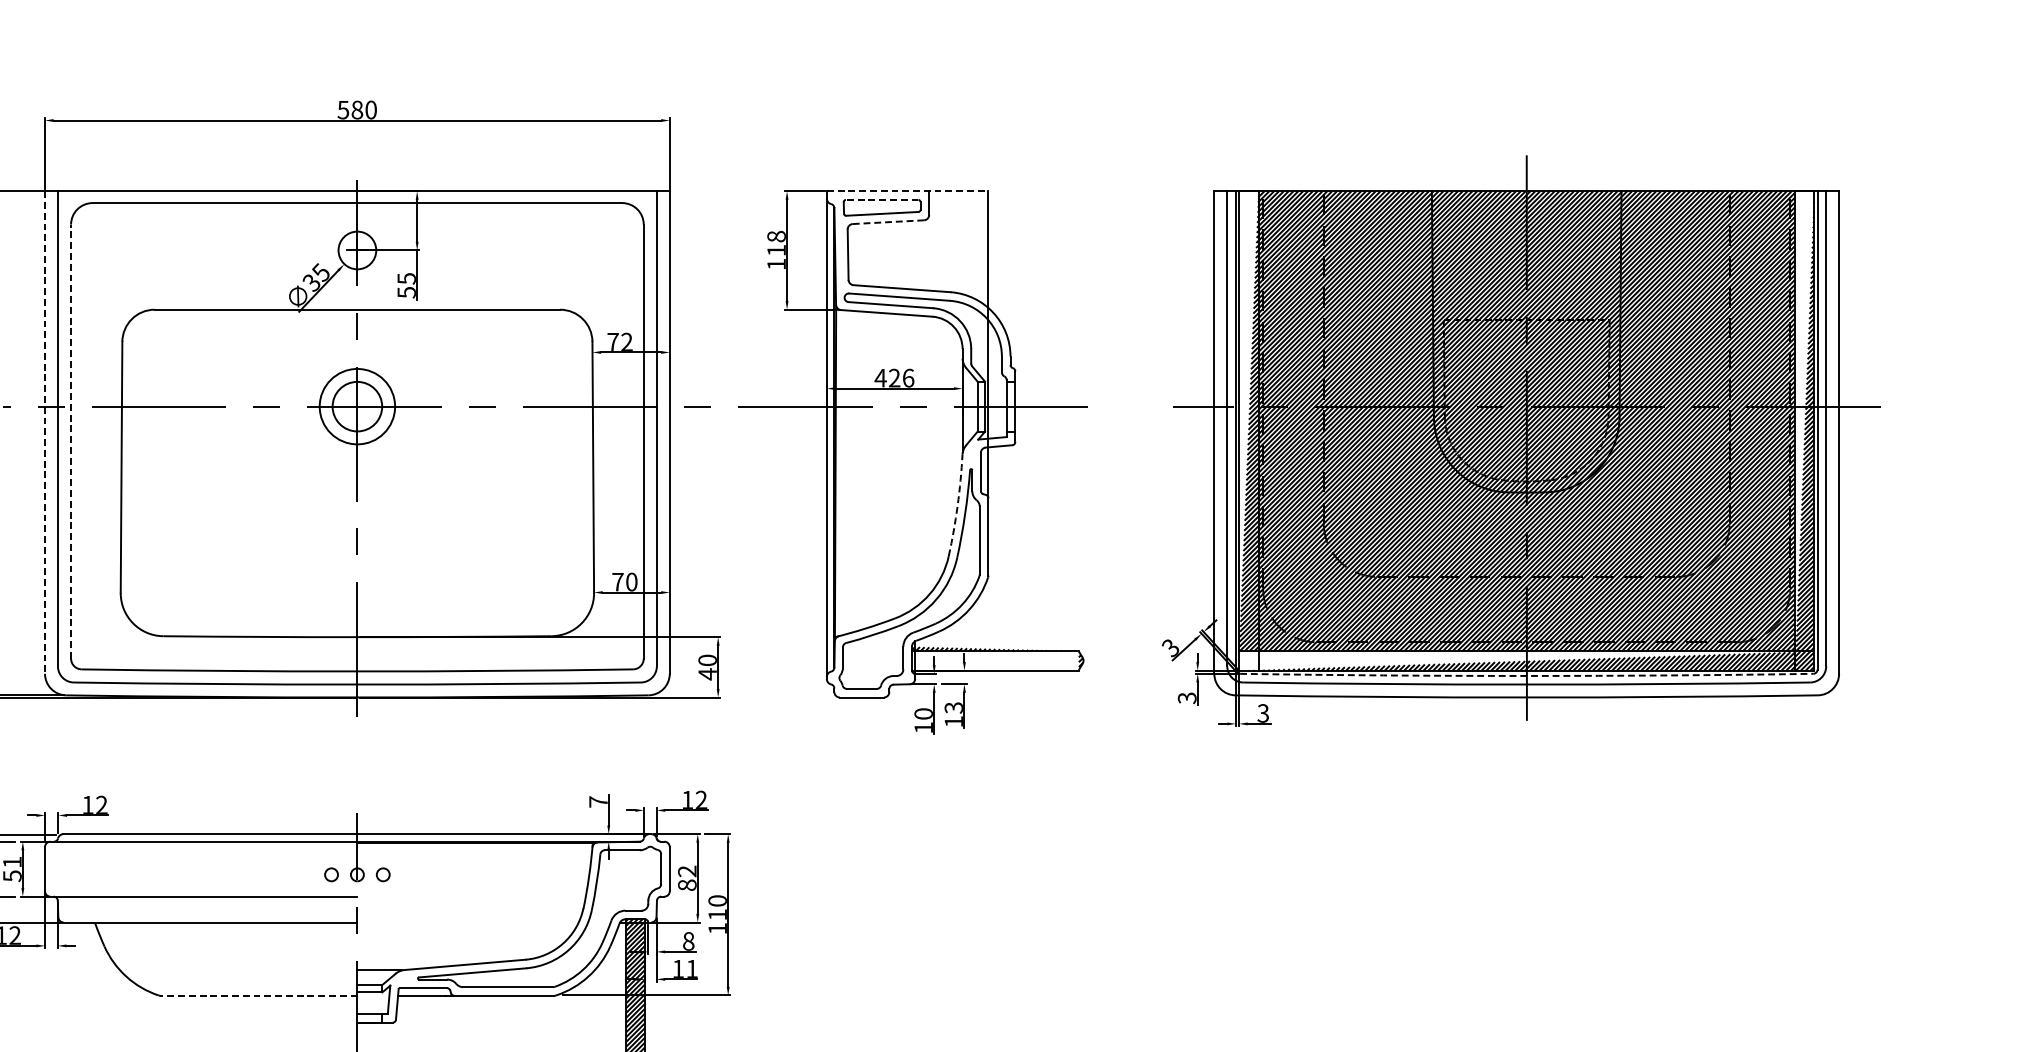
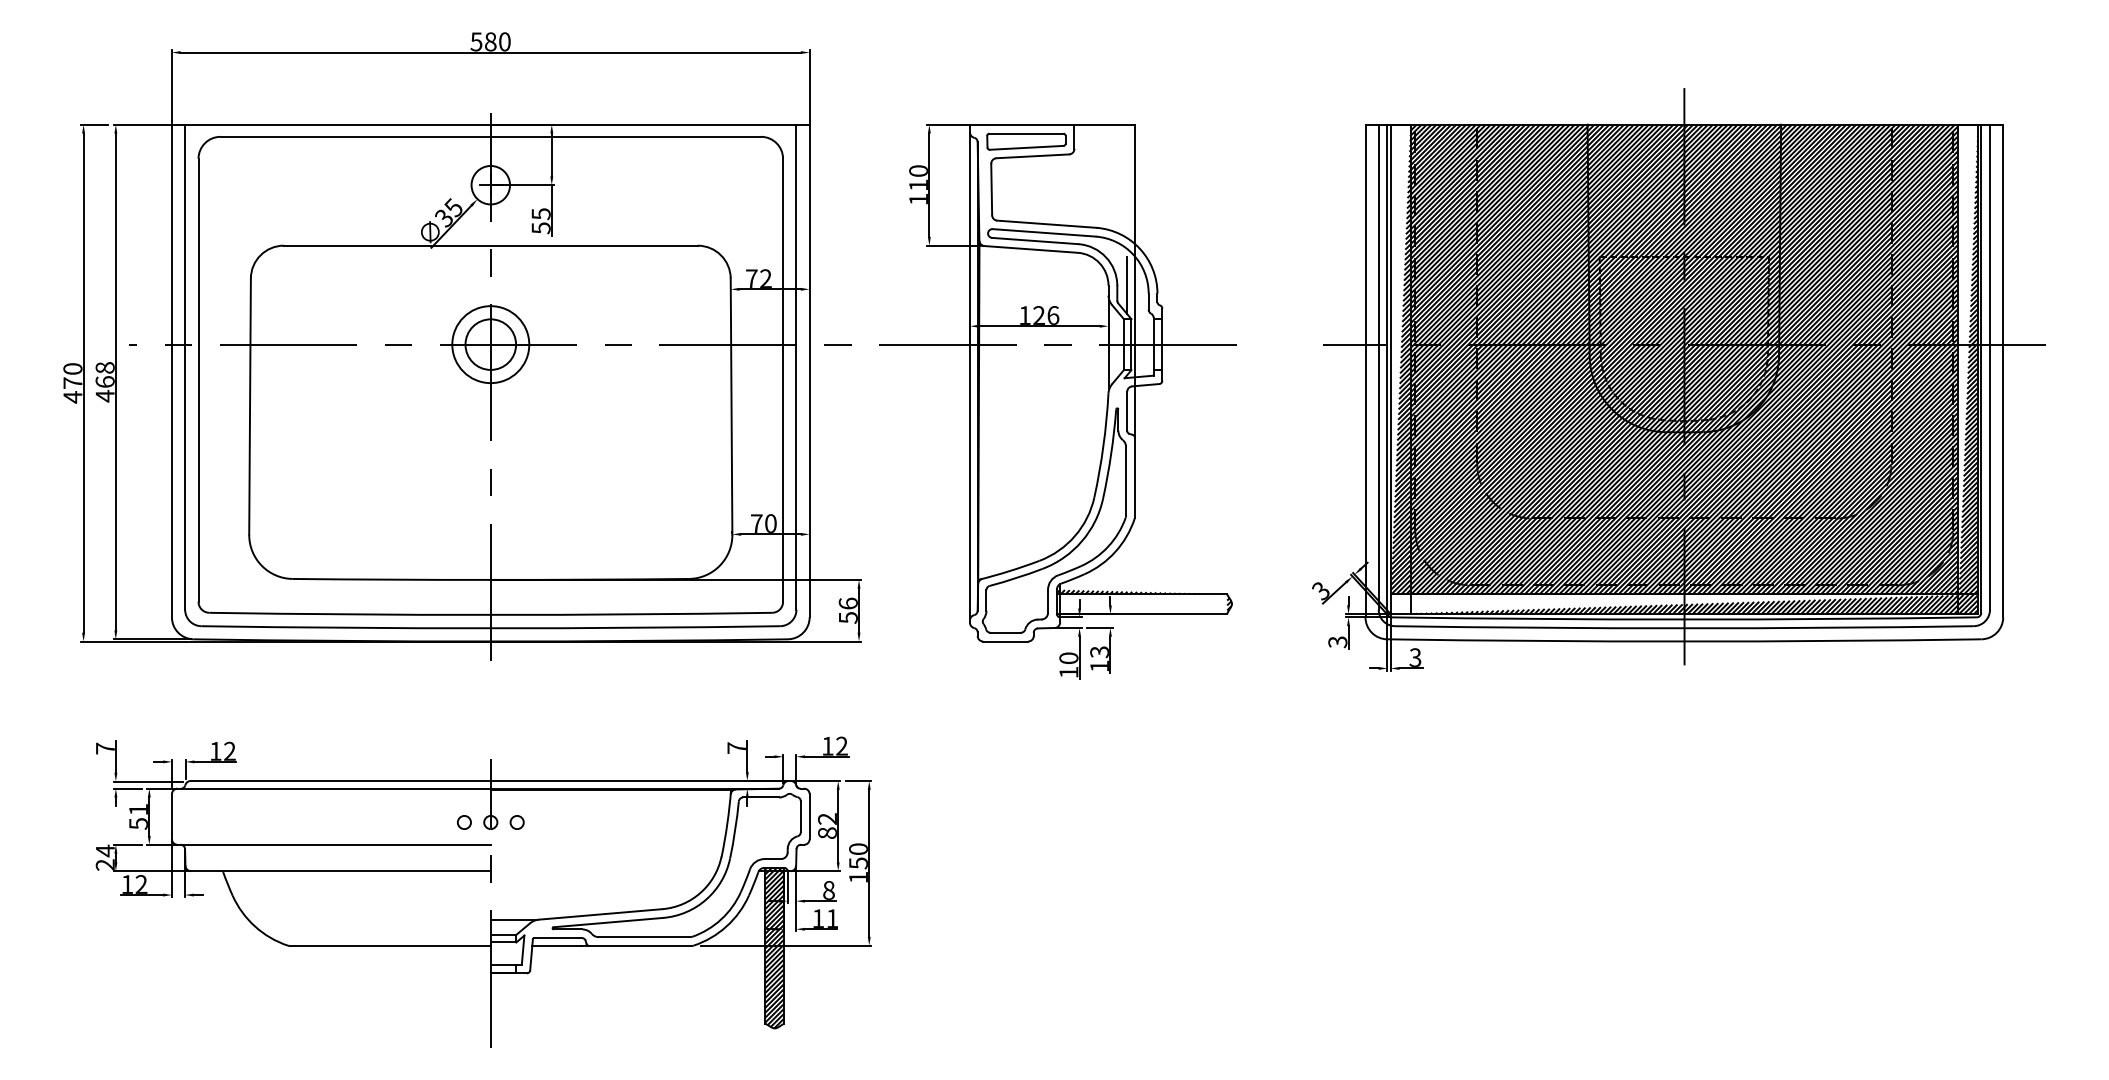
line: (907, 190) -> (1052, 124), dashed -> solid
line: (882, 199) -> (1026, 133), dashed -> solid
line: (889, 222) -> (1033, 156), dashed -> solid
text: (776, 236) -> (918, 170), 118 -> 110
line: (981, 348) -> (1127, 285), added
text: (880, 378) -> (1024, 315), 426 -> 126
line: (44, 432) -> (171, 371), dashed -> solid
line: (71, 440) -> (198, 379), dashed -> solid
arc: (957, 505) -> (1103, 445), dashed -> solid
text: (706, 667) -> (847, 610), 40 -> 56
arc: (1526, 675) -> (1684, 619), dashed -> solid
text: (717, 914) -> (858, 863), 110 -> 150
line: (259, 995) -> (390, 945), dashed -> solid

